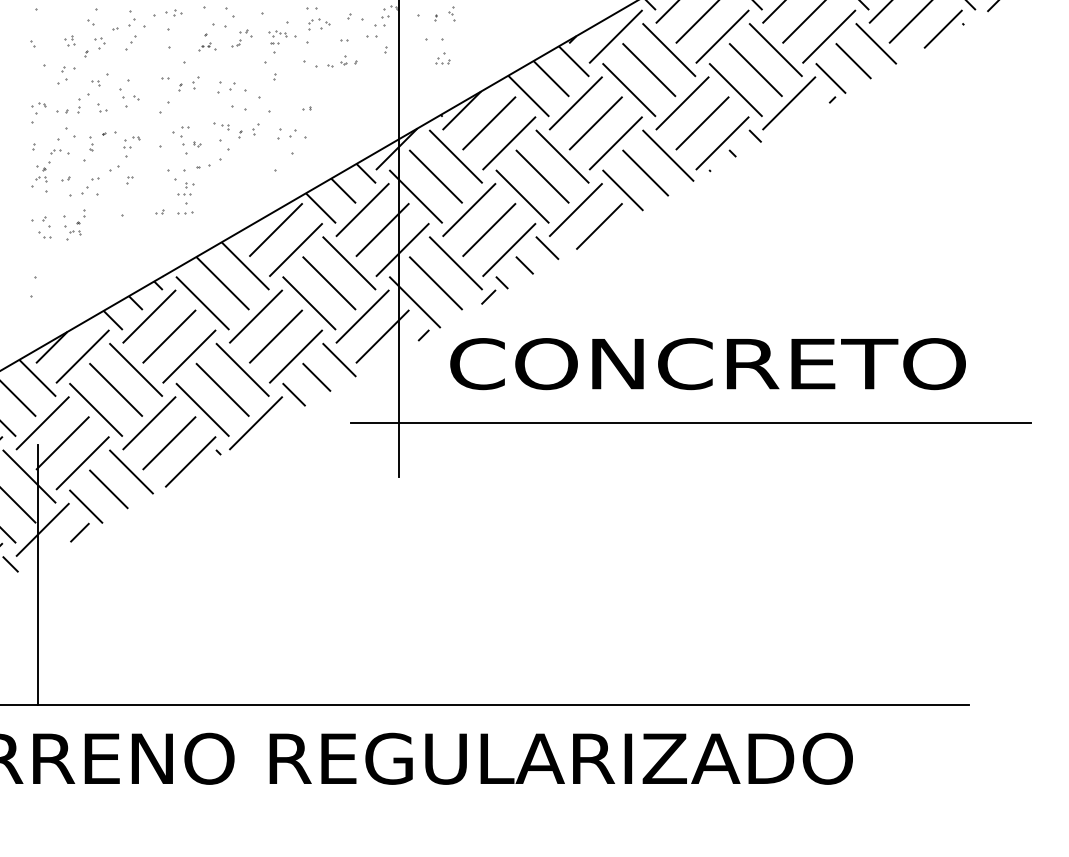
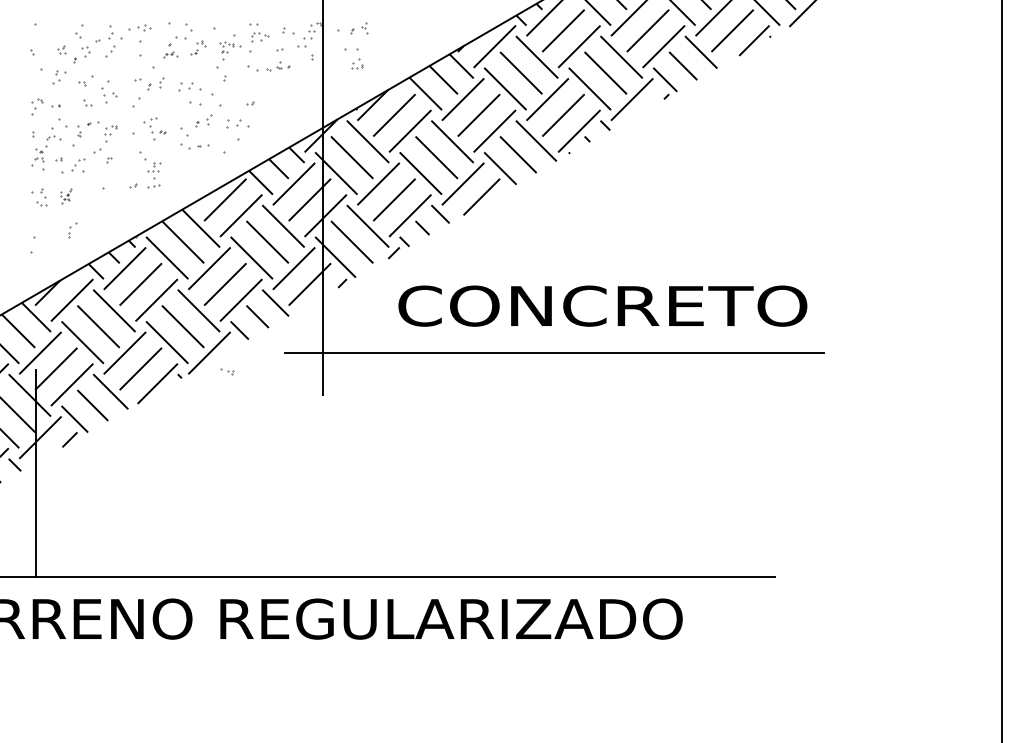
part: (83, 103) -> (72, 230), moved
part: (221, 126) -> (227, 371), moved
part: (196, 167) -> (198, 146), moved
part: (75, 224) -> (66, 195), size x0.6
text: (707, 363) -> (602, 305), moved

